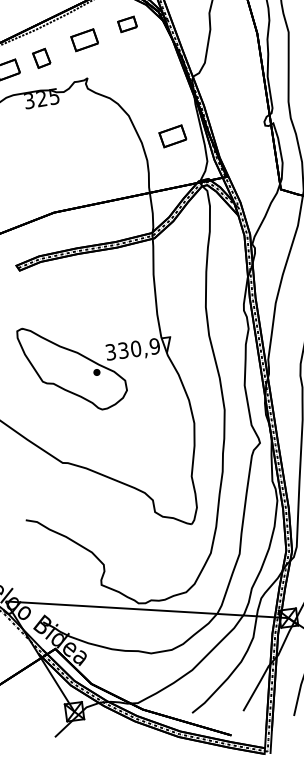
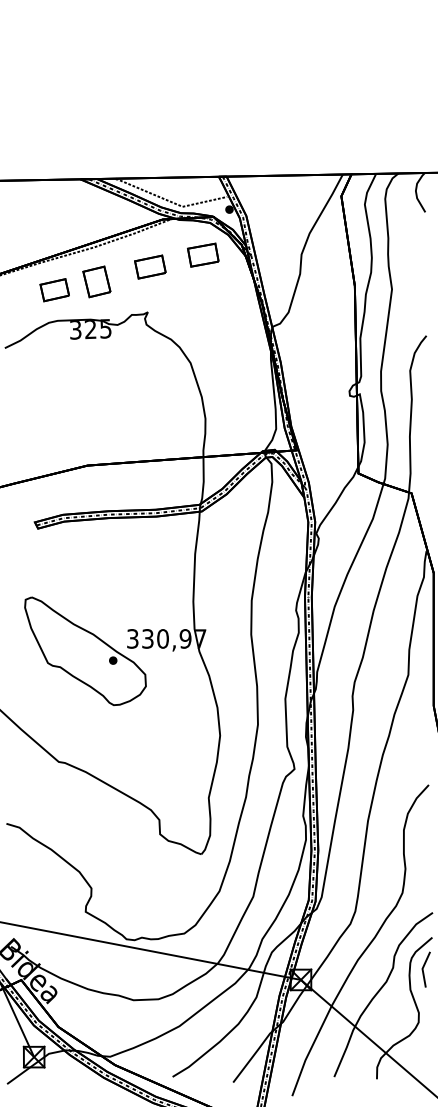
part: (127, 23) -> (203, 254), size x1.43
part: (41, 58) -> (96, 281), size x1.43
part: (172, 135) -> (239, 393), removed

